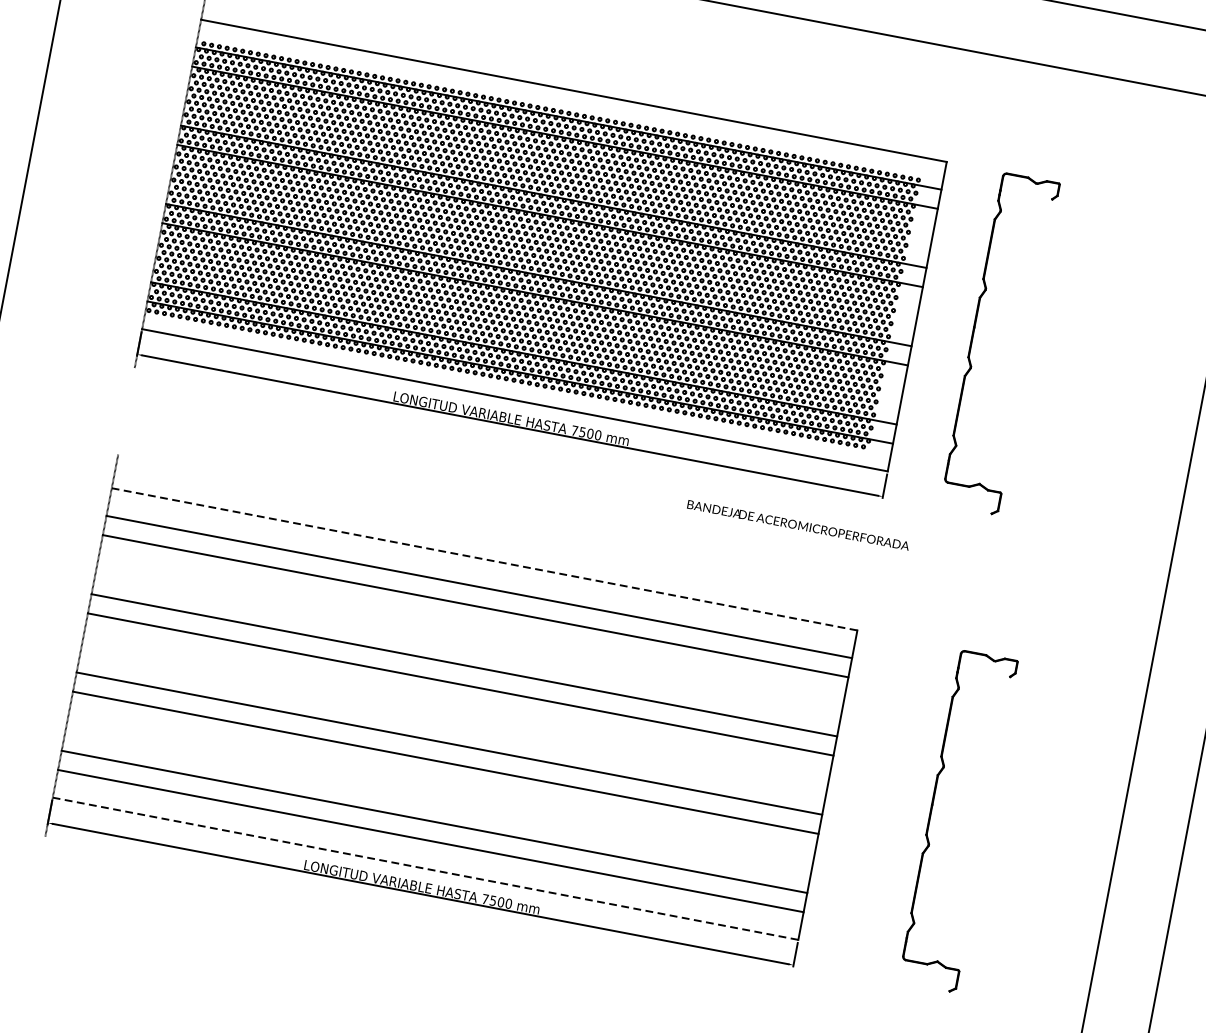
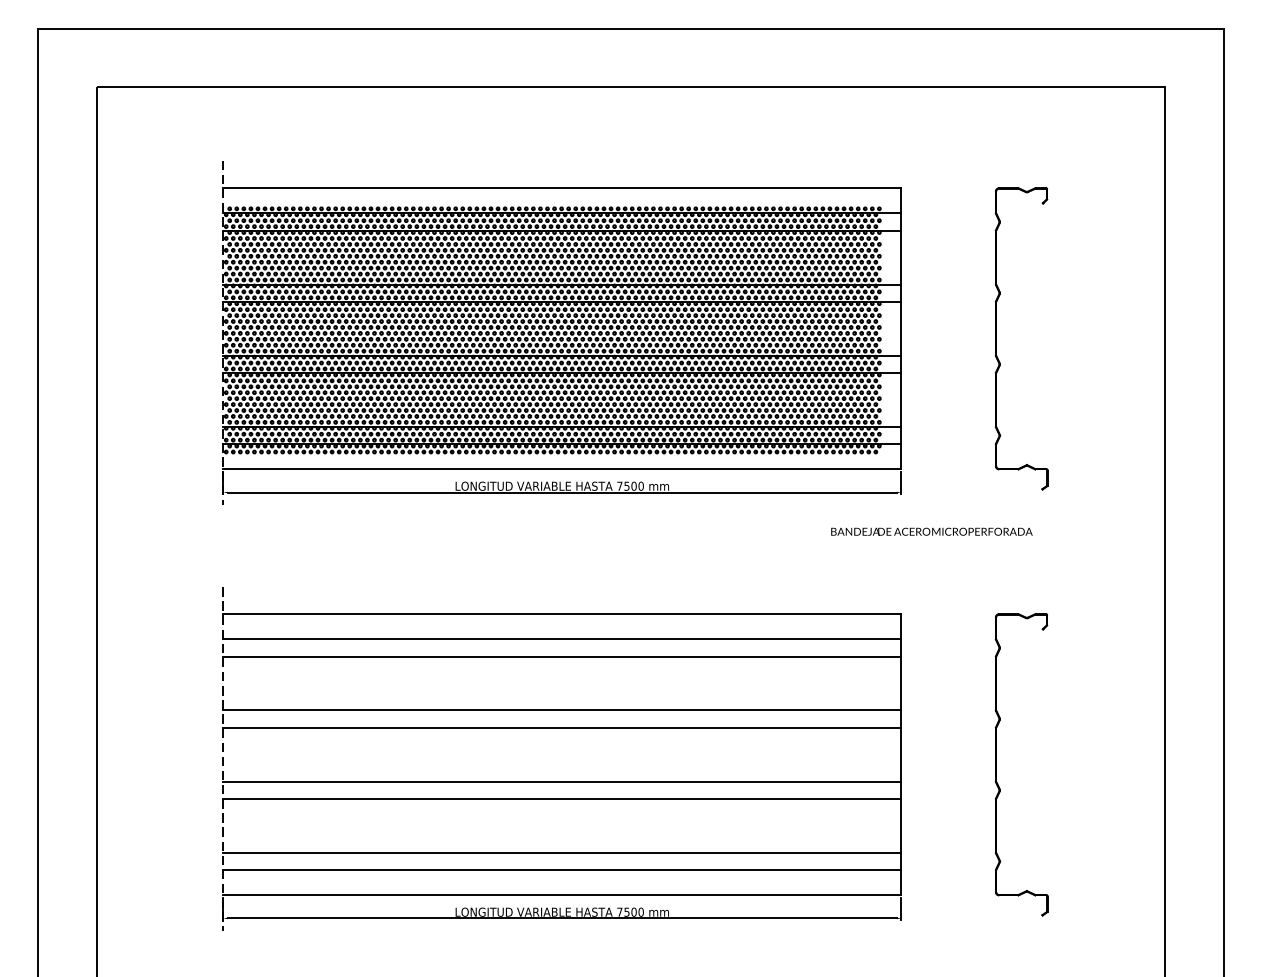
part: (972, 338) -> (996, 338), moved
text: (798, 524) -> (931, 531), moved
line: (484, 559) -> (562, 614), dashed -> solid
line: (425, 868) -> (562, 895), dashed -> solid

